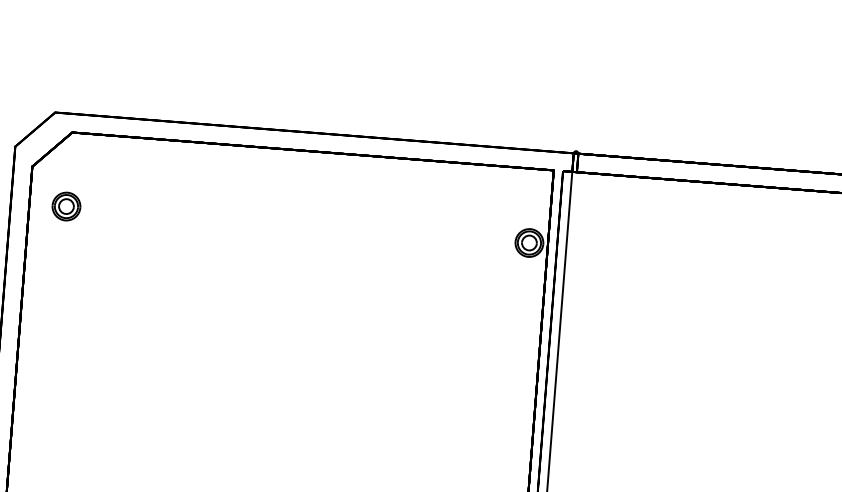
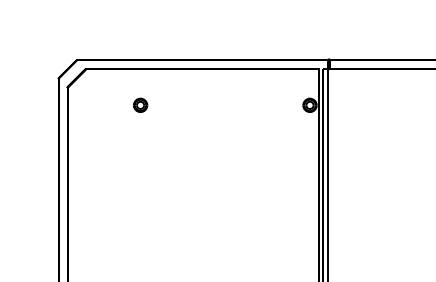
part: (66, 204) -> (140, 104), moved

